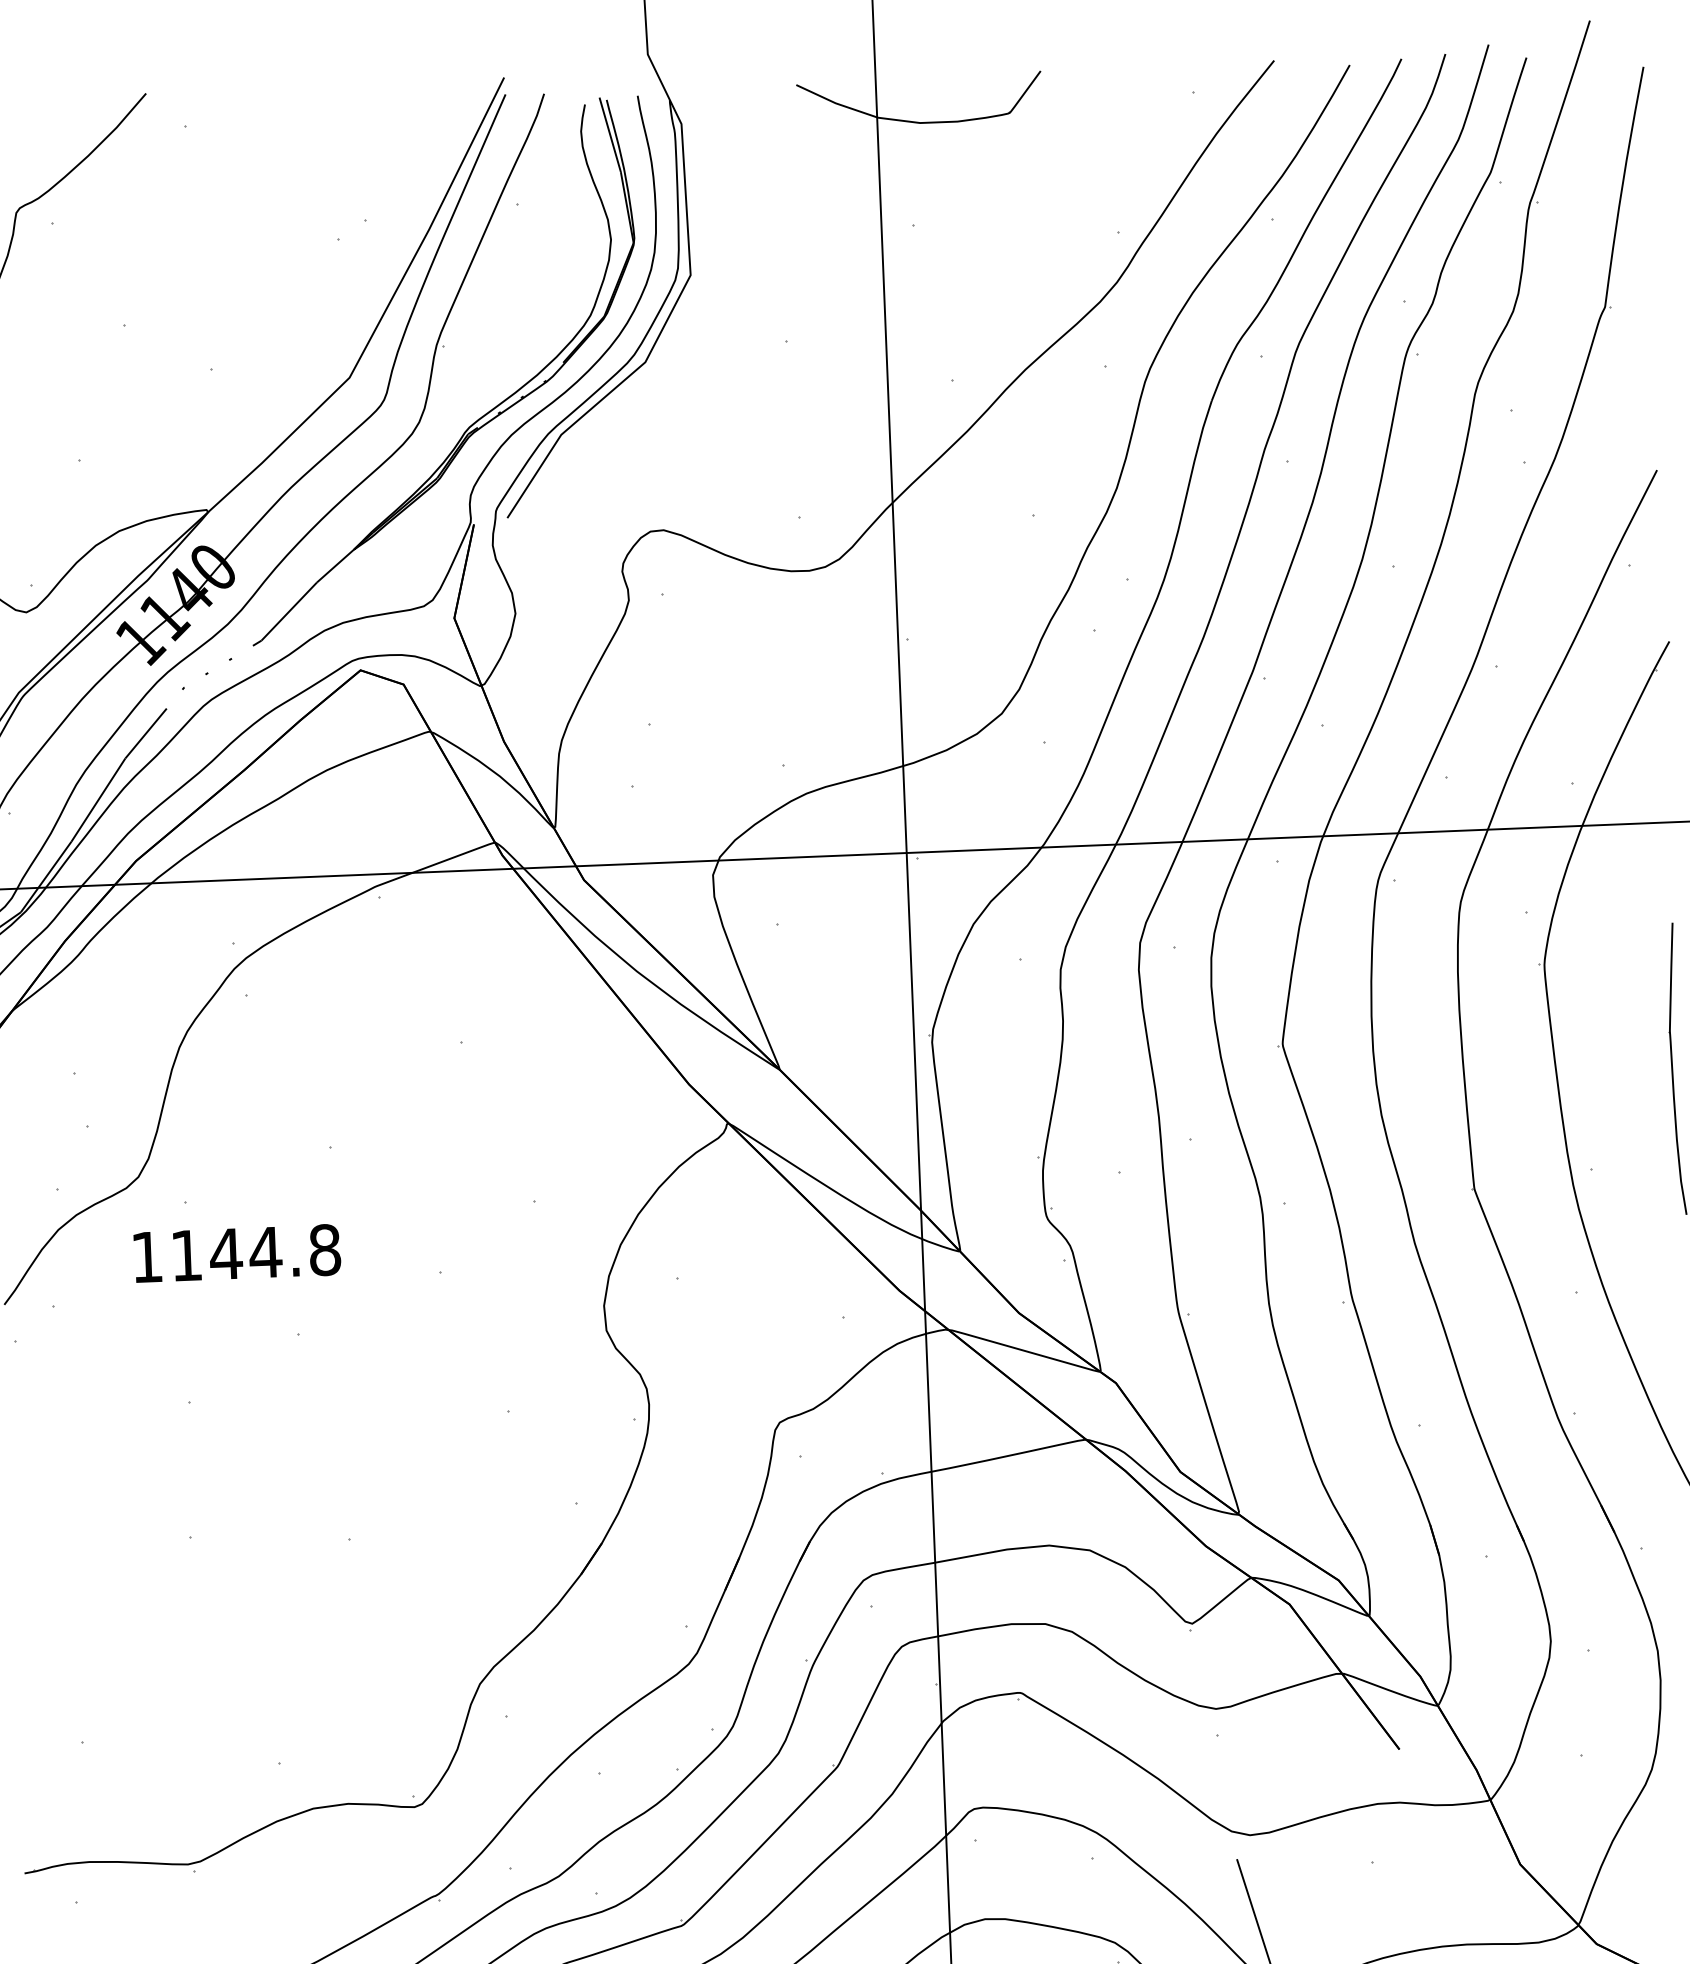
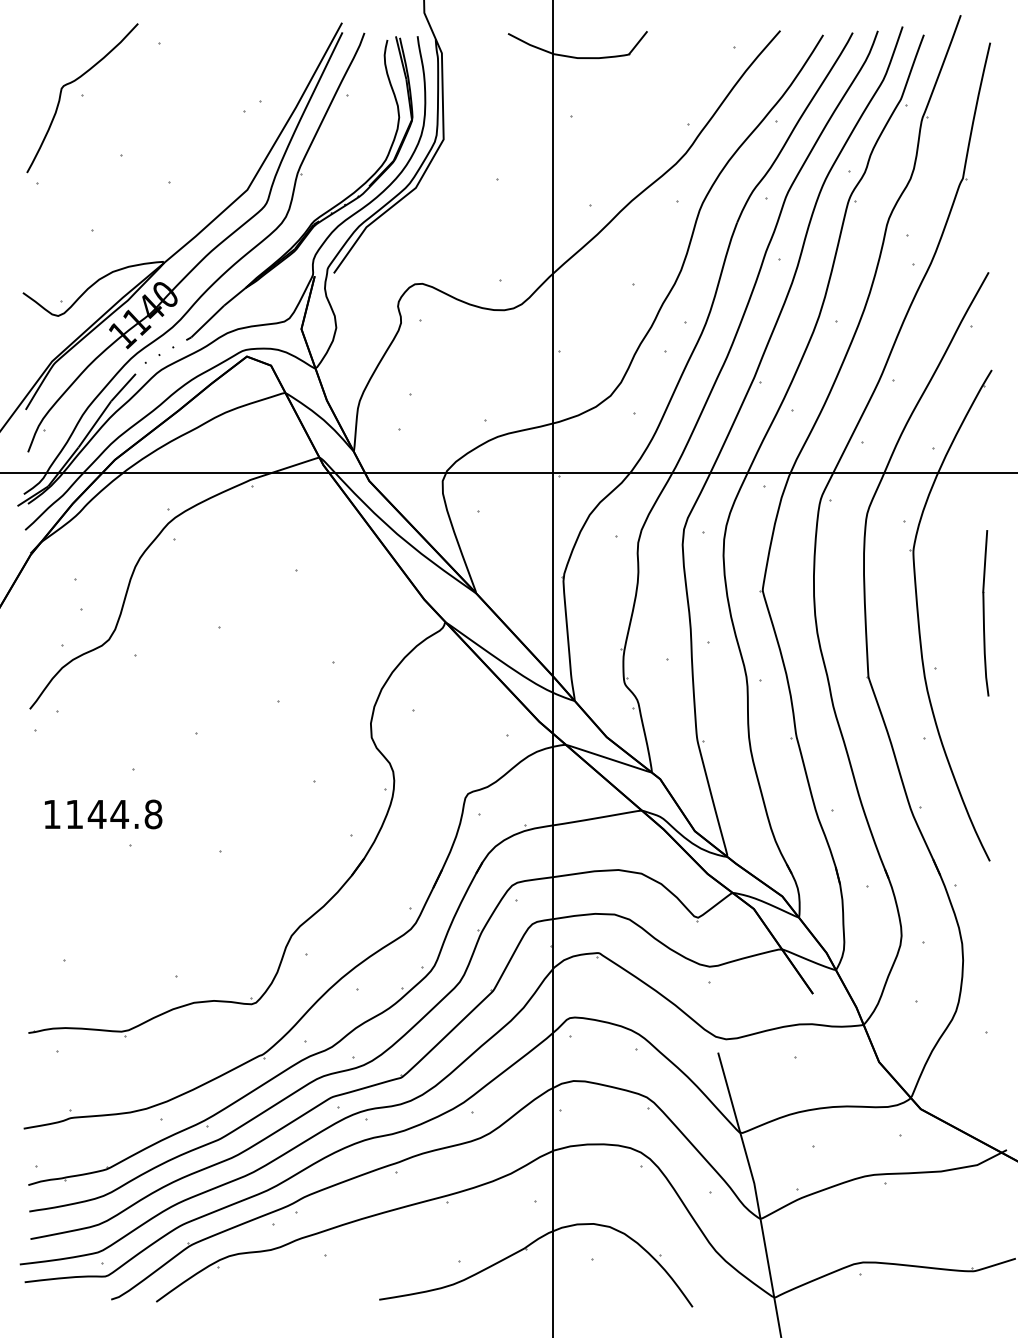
text: (237, 1253) -> (103, 814), moved

